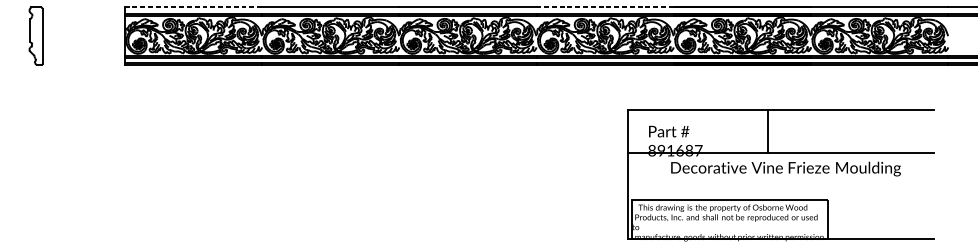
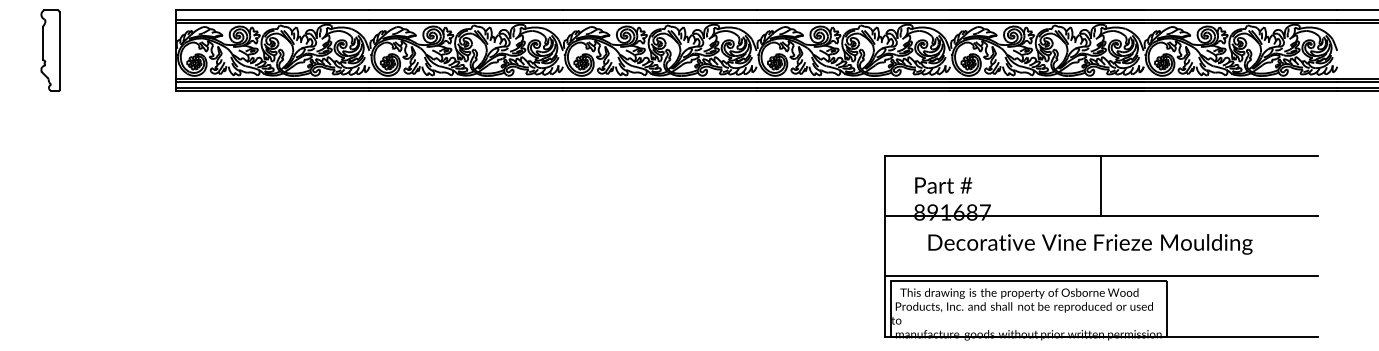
line: (193, 7) -> (272, 10), dashed -> solid
line: (605, 7) -> (853, 10), dashed -> solid
line: (768, 131) -> (1101, 185), moved
text: (786, 169) -> (1090, 244), moved
line: (781, 196) -> (1101, 276), added

